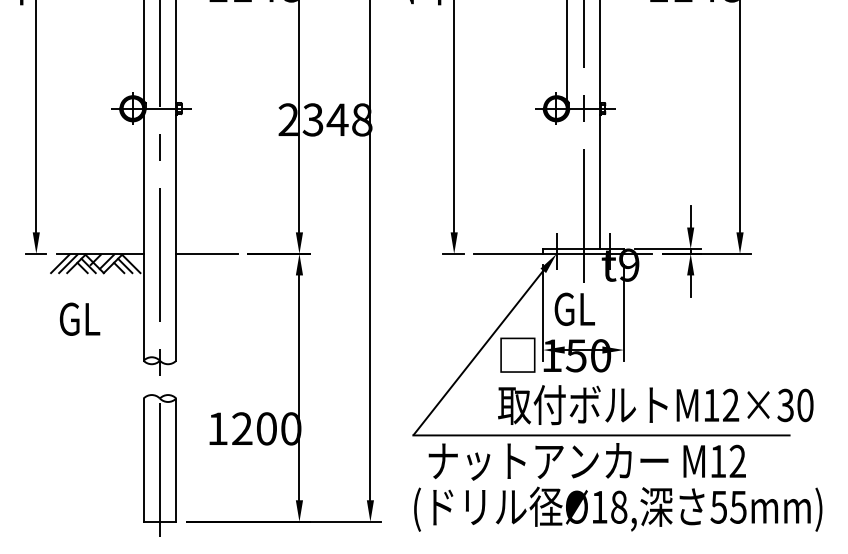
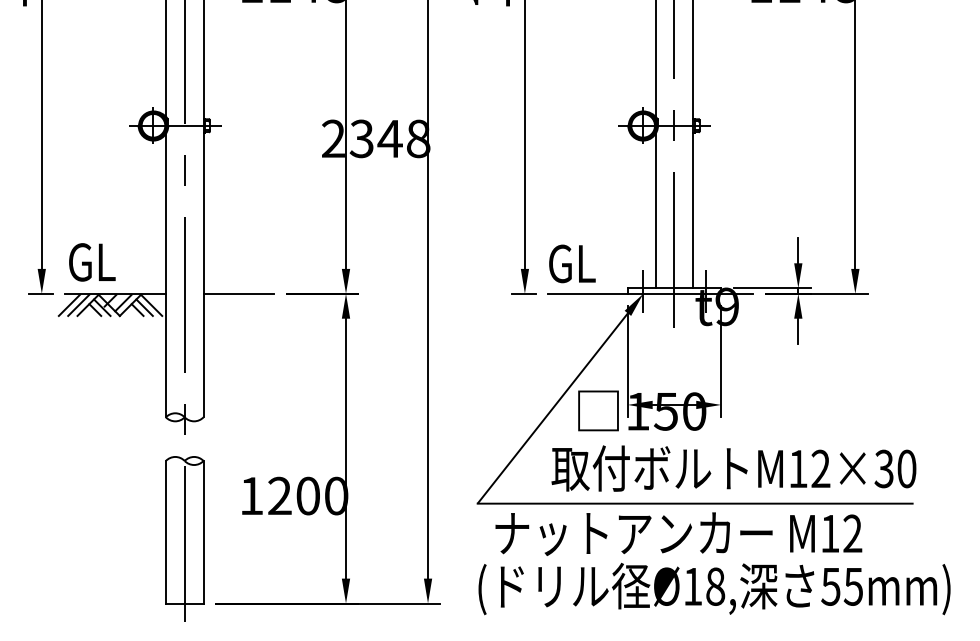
line: (567, 181) -> (655, 210), added
text: (574, 309) -> (572, 263), moved
text: (80, 319) -> (92, 262), moved
text: (655, 405) -> (733, 468), moved

